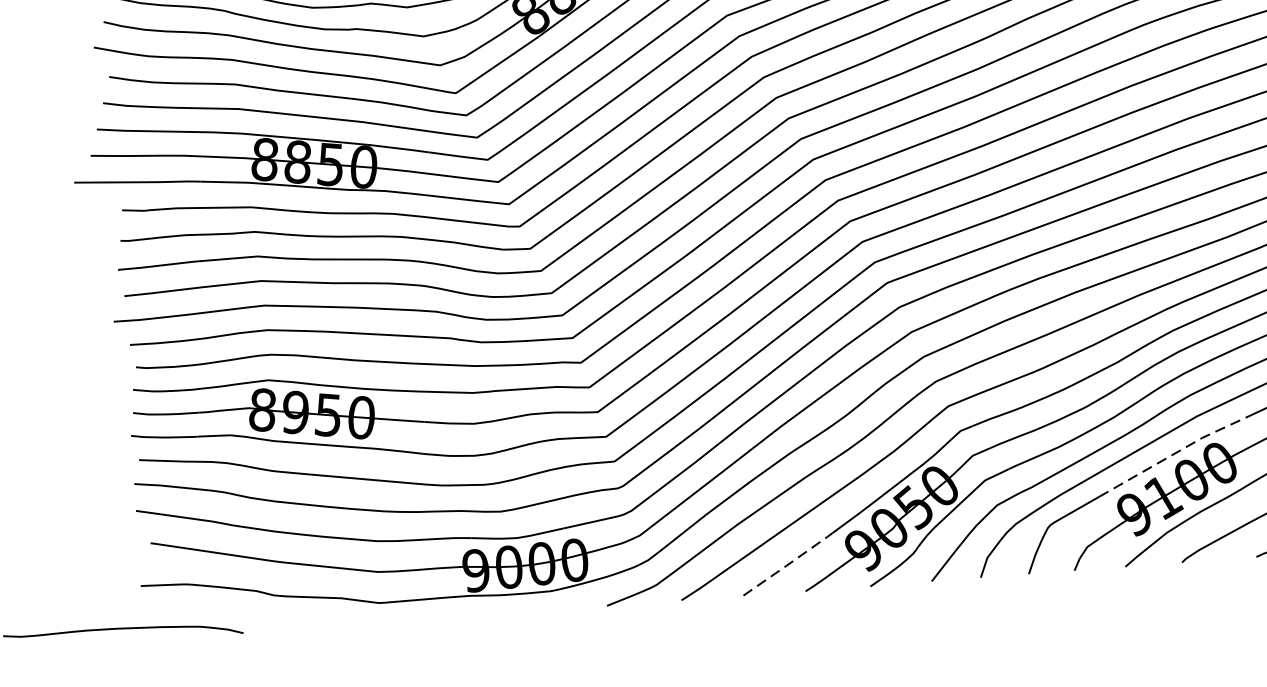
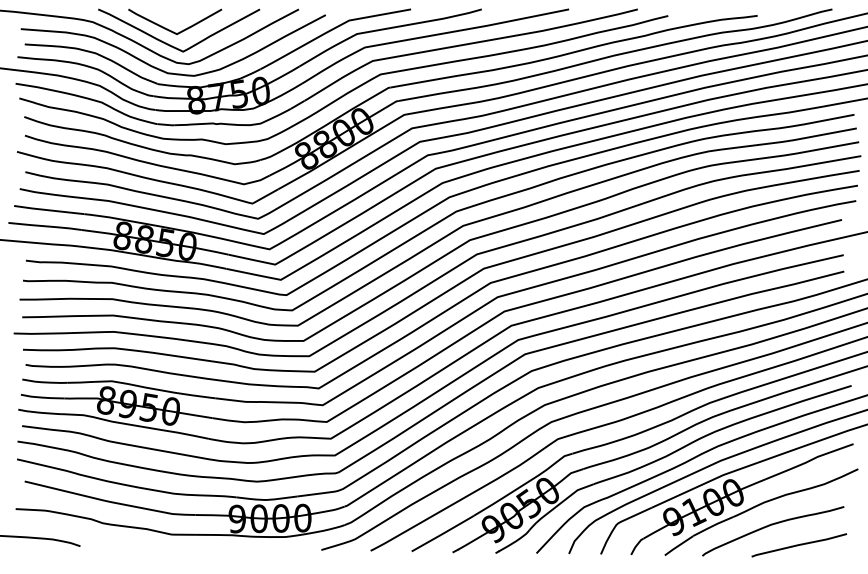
line: (1176, 452) -> (705, 483), dashed -> solid
line: (788, 564) -> (443, 533), dashed -> solid

